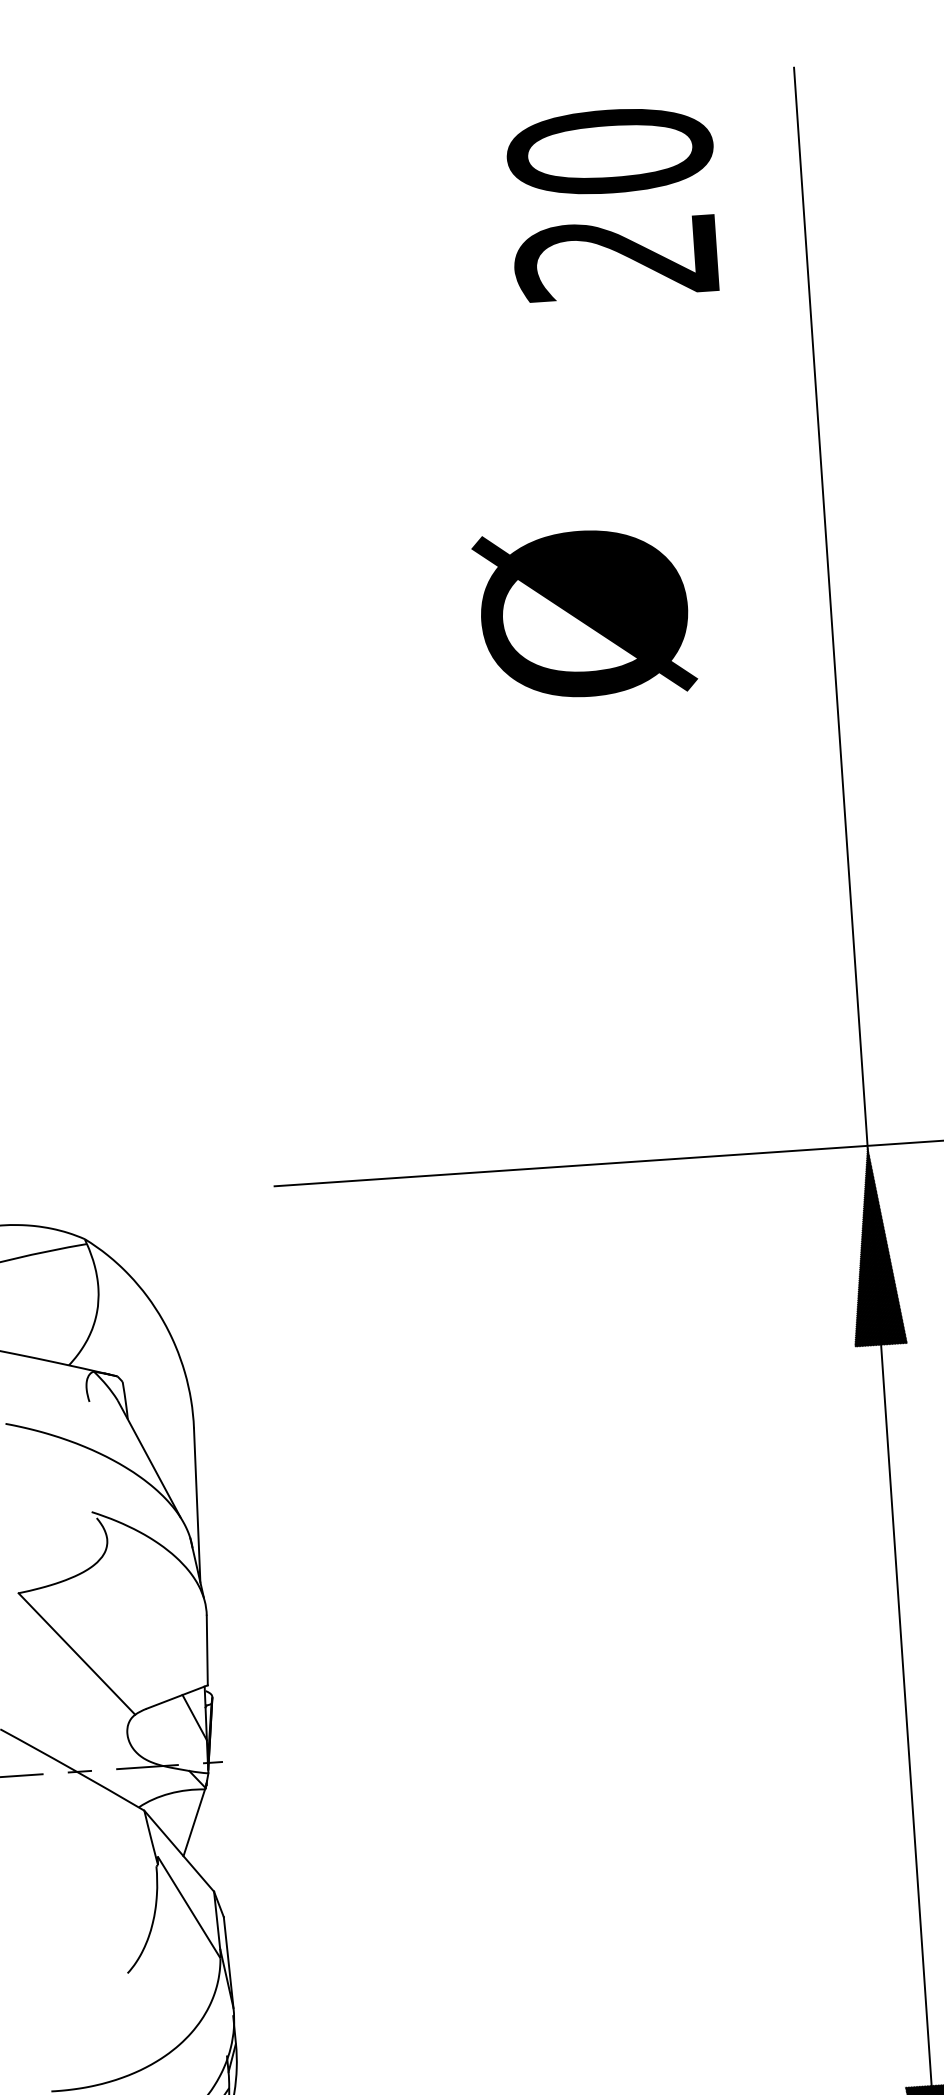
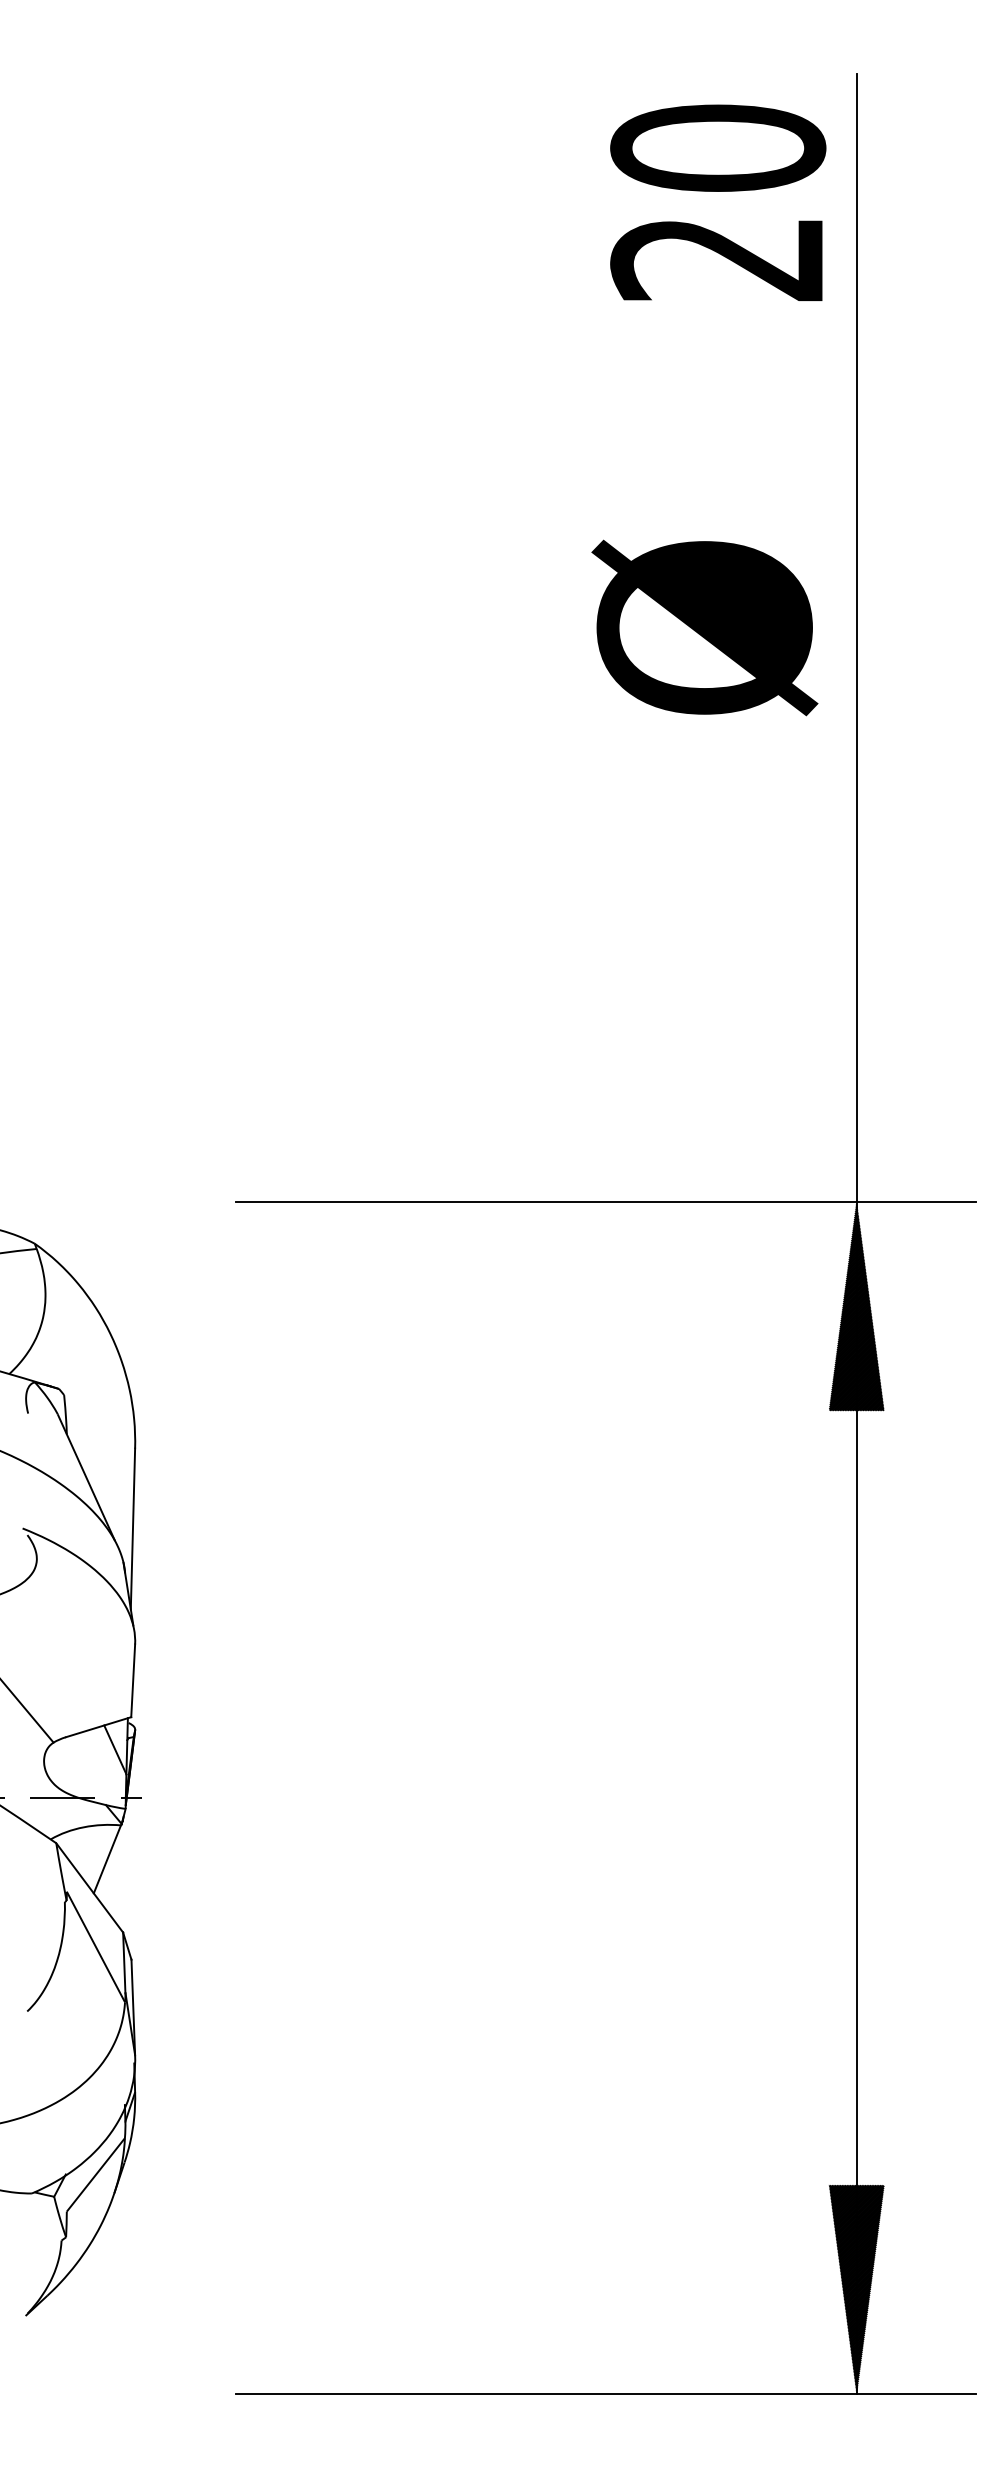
text: (613, 203) -> (718, 202), moved
text: (584, 613) -> (704, 627), moved

